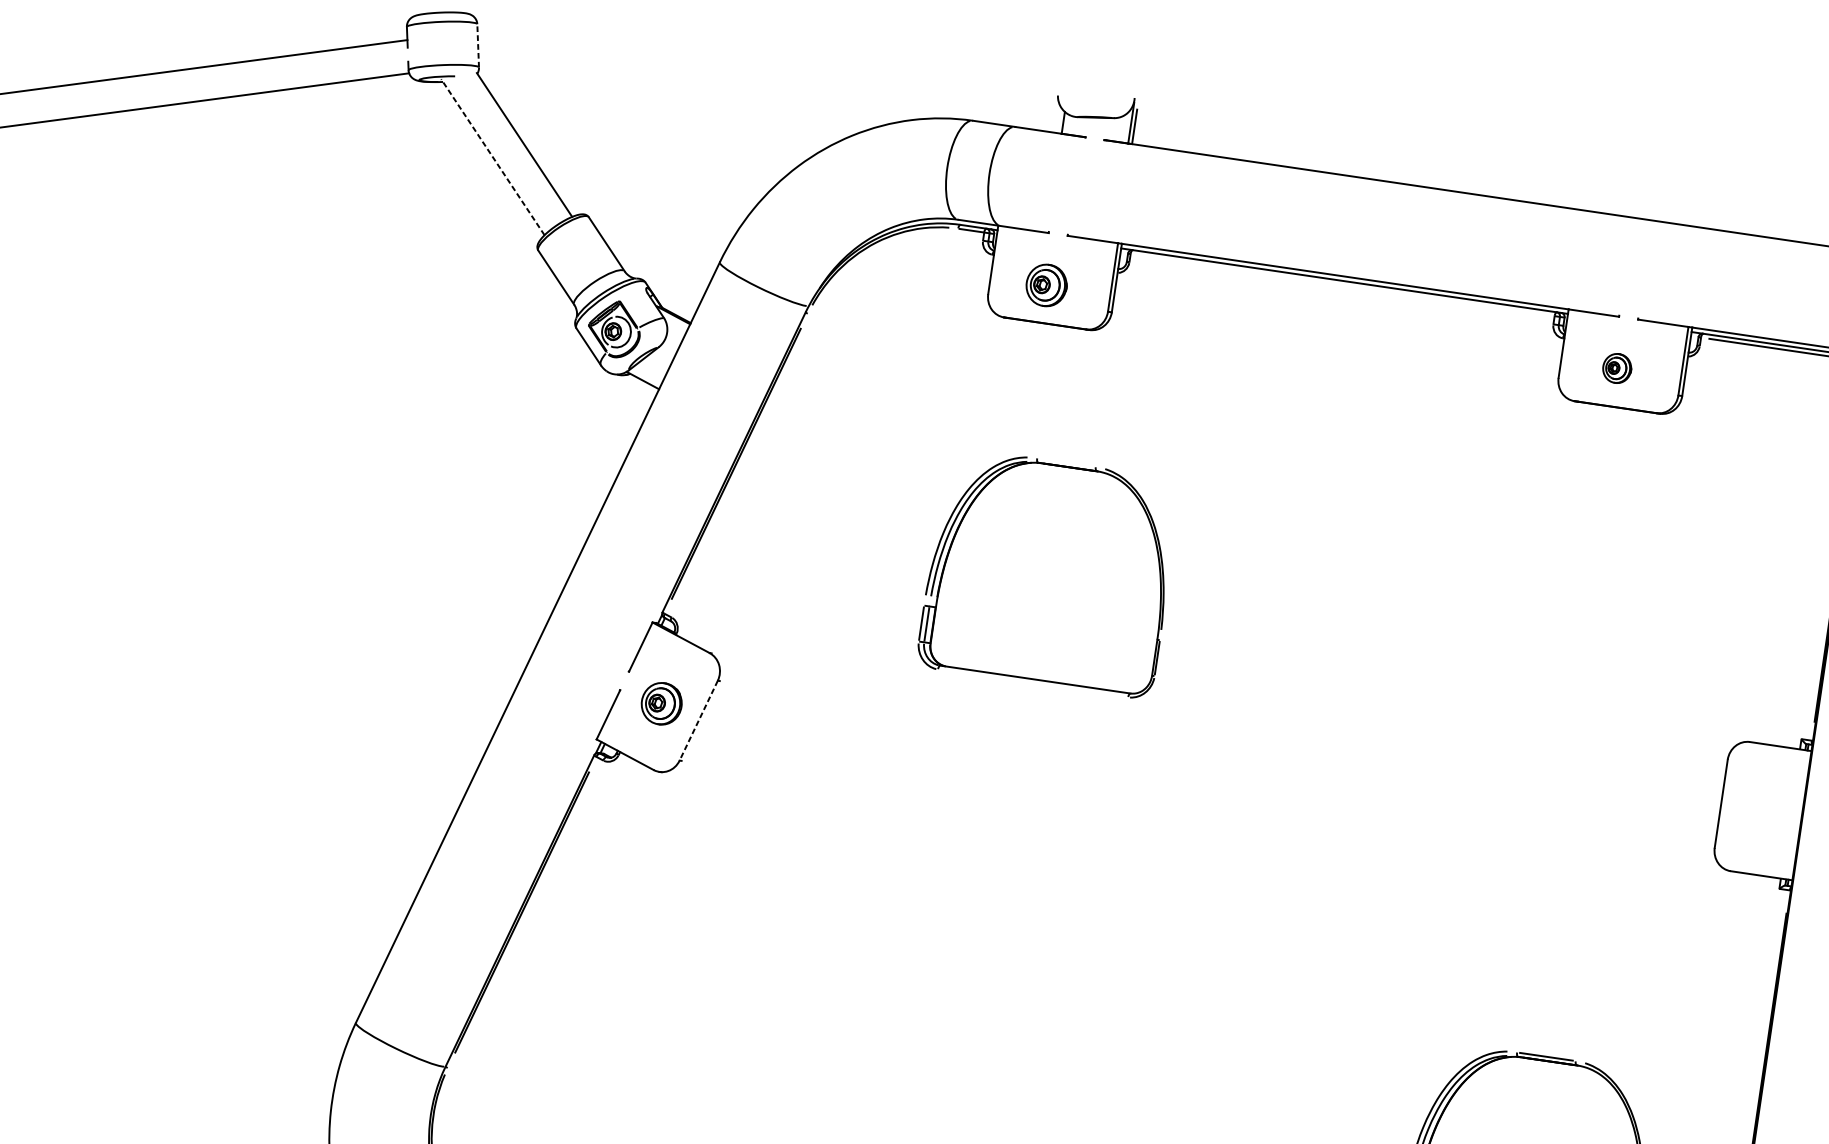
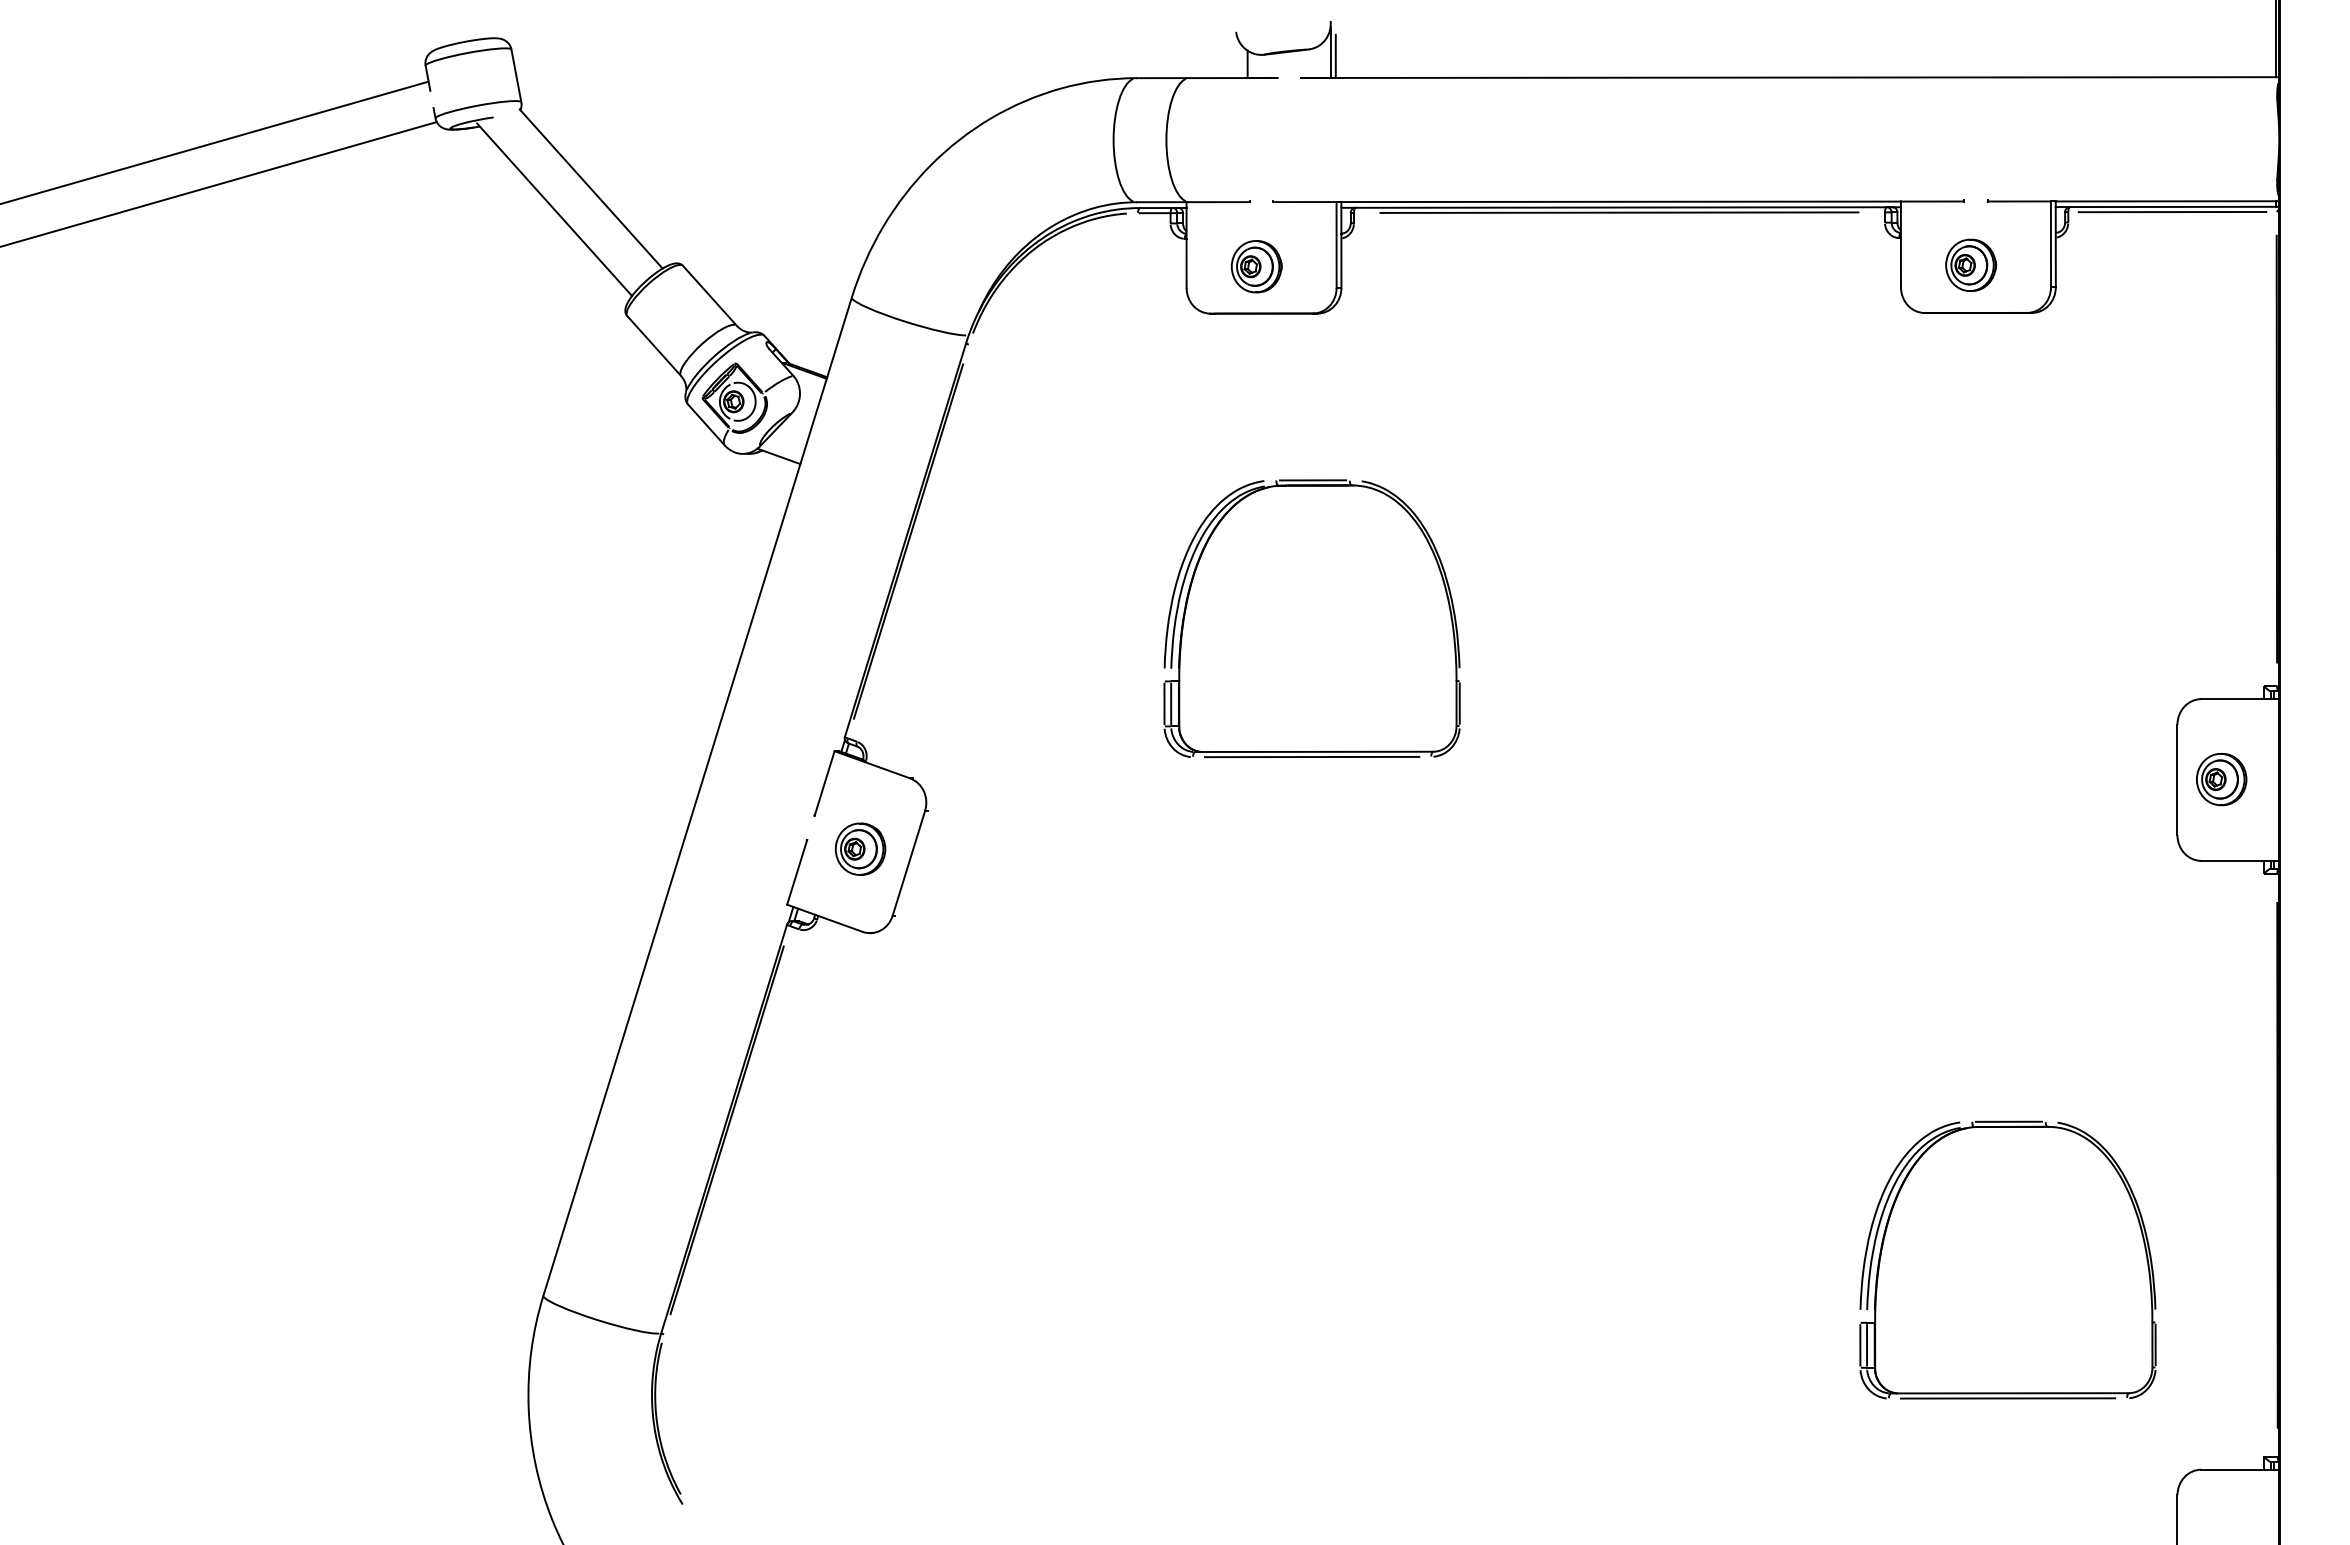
line: (478, 45) -> (516, 75), dashed -> solid
line: (492, 157) -> (554, 209), dashed -> solid
line: (1342, 284) -> (1619, 212), added
part: (1617, 367) -> (1971, 264), size x1.43
line: (1066, 462) -> (1313, 480), added
line: (1033, 683) -> (1312, 756), added
line: (698, 720) -> (908, 863), dashed -> solid
part: (1756, 808) -> (2221, 779), added

